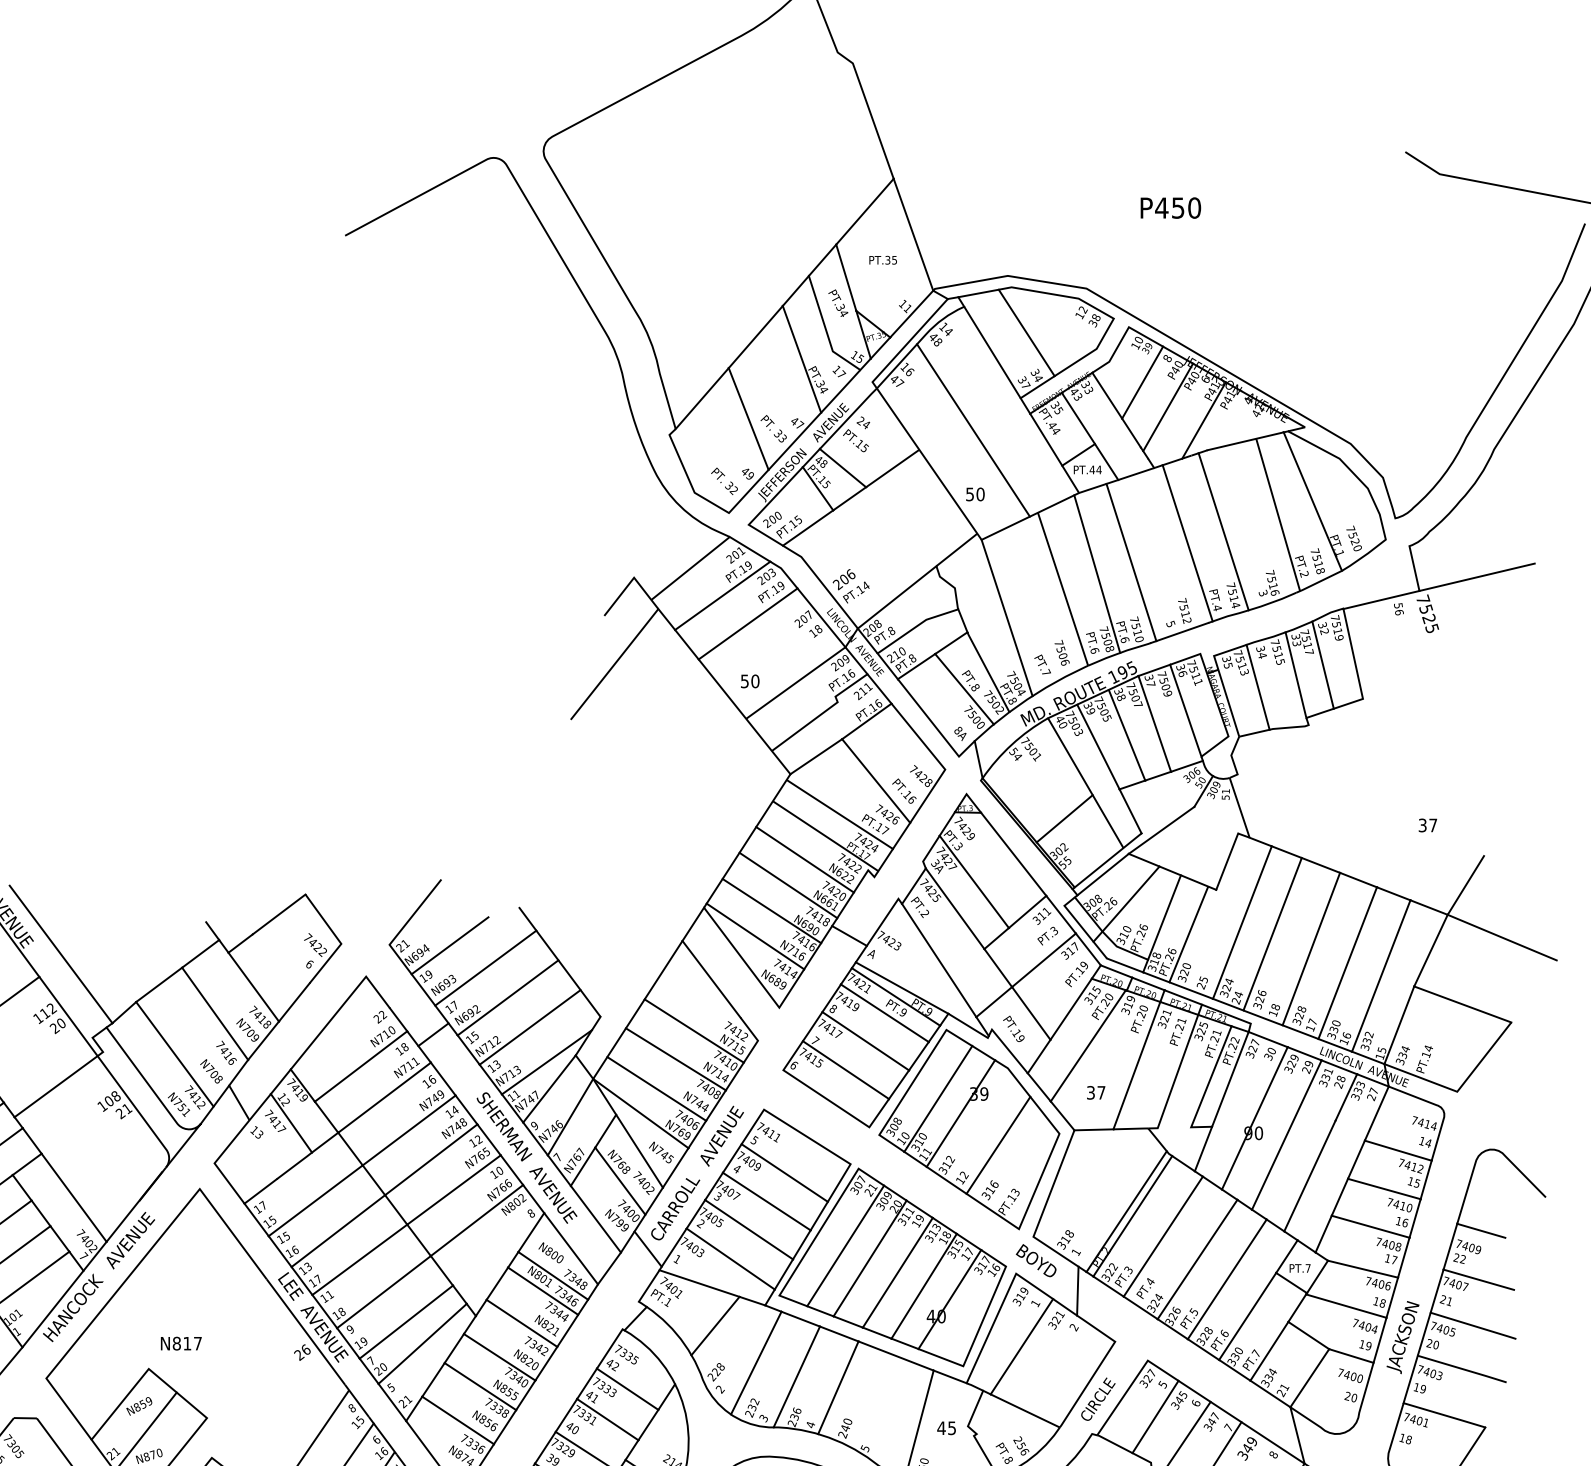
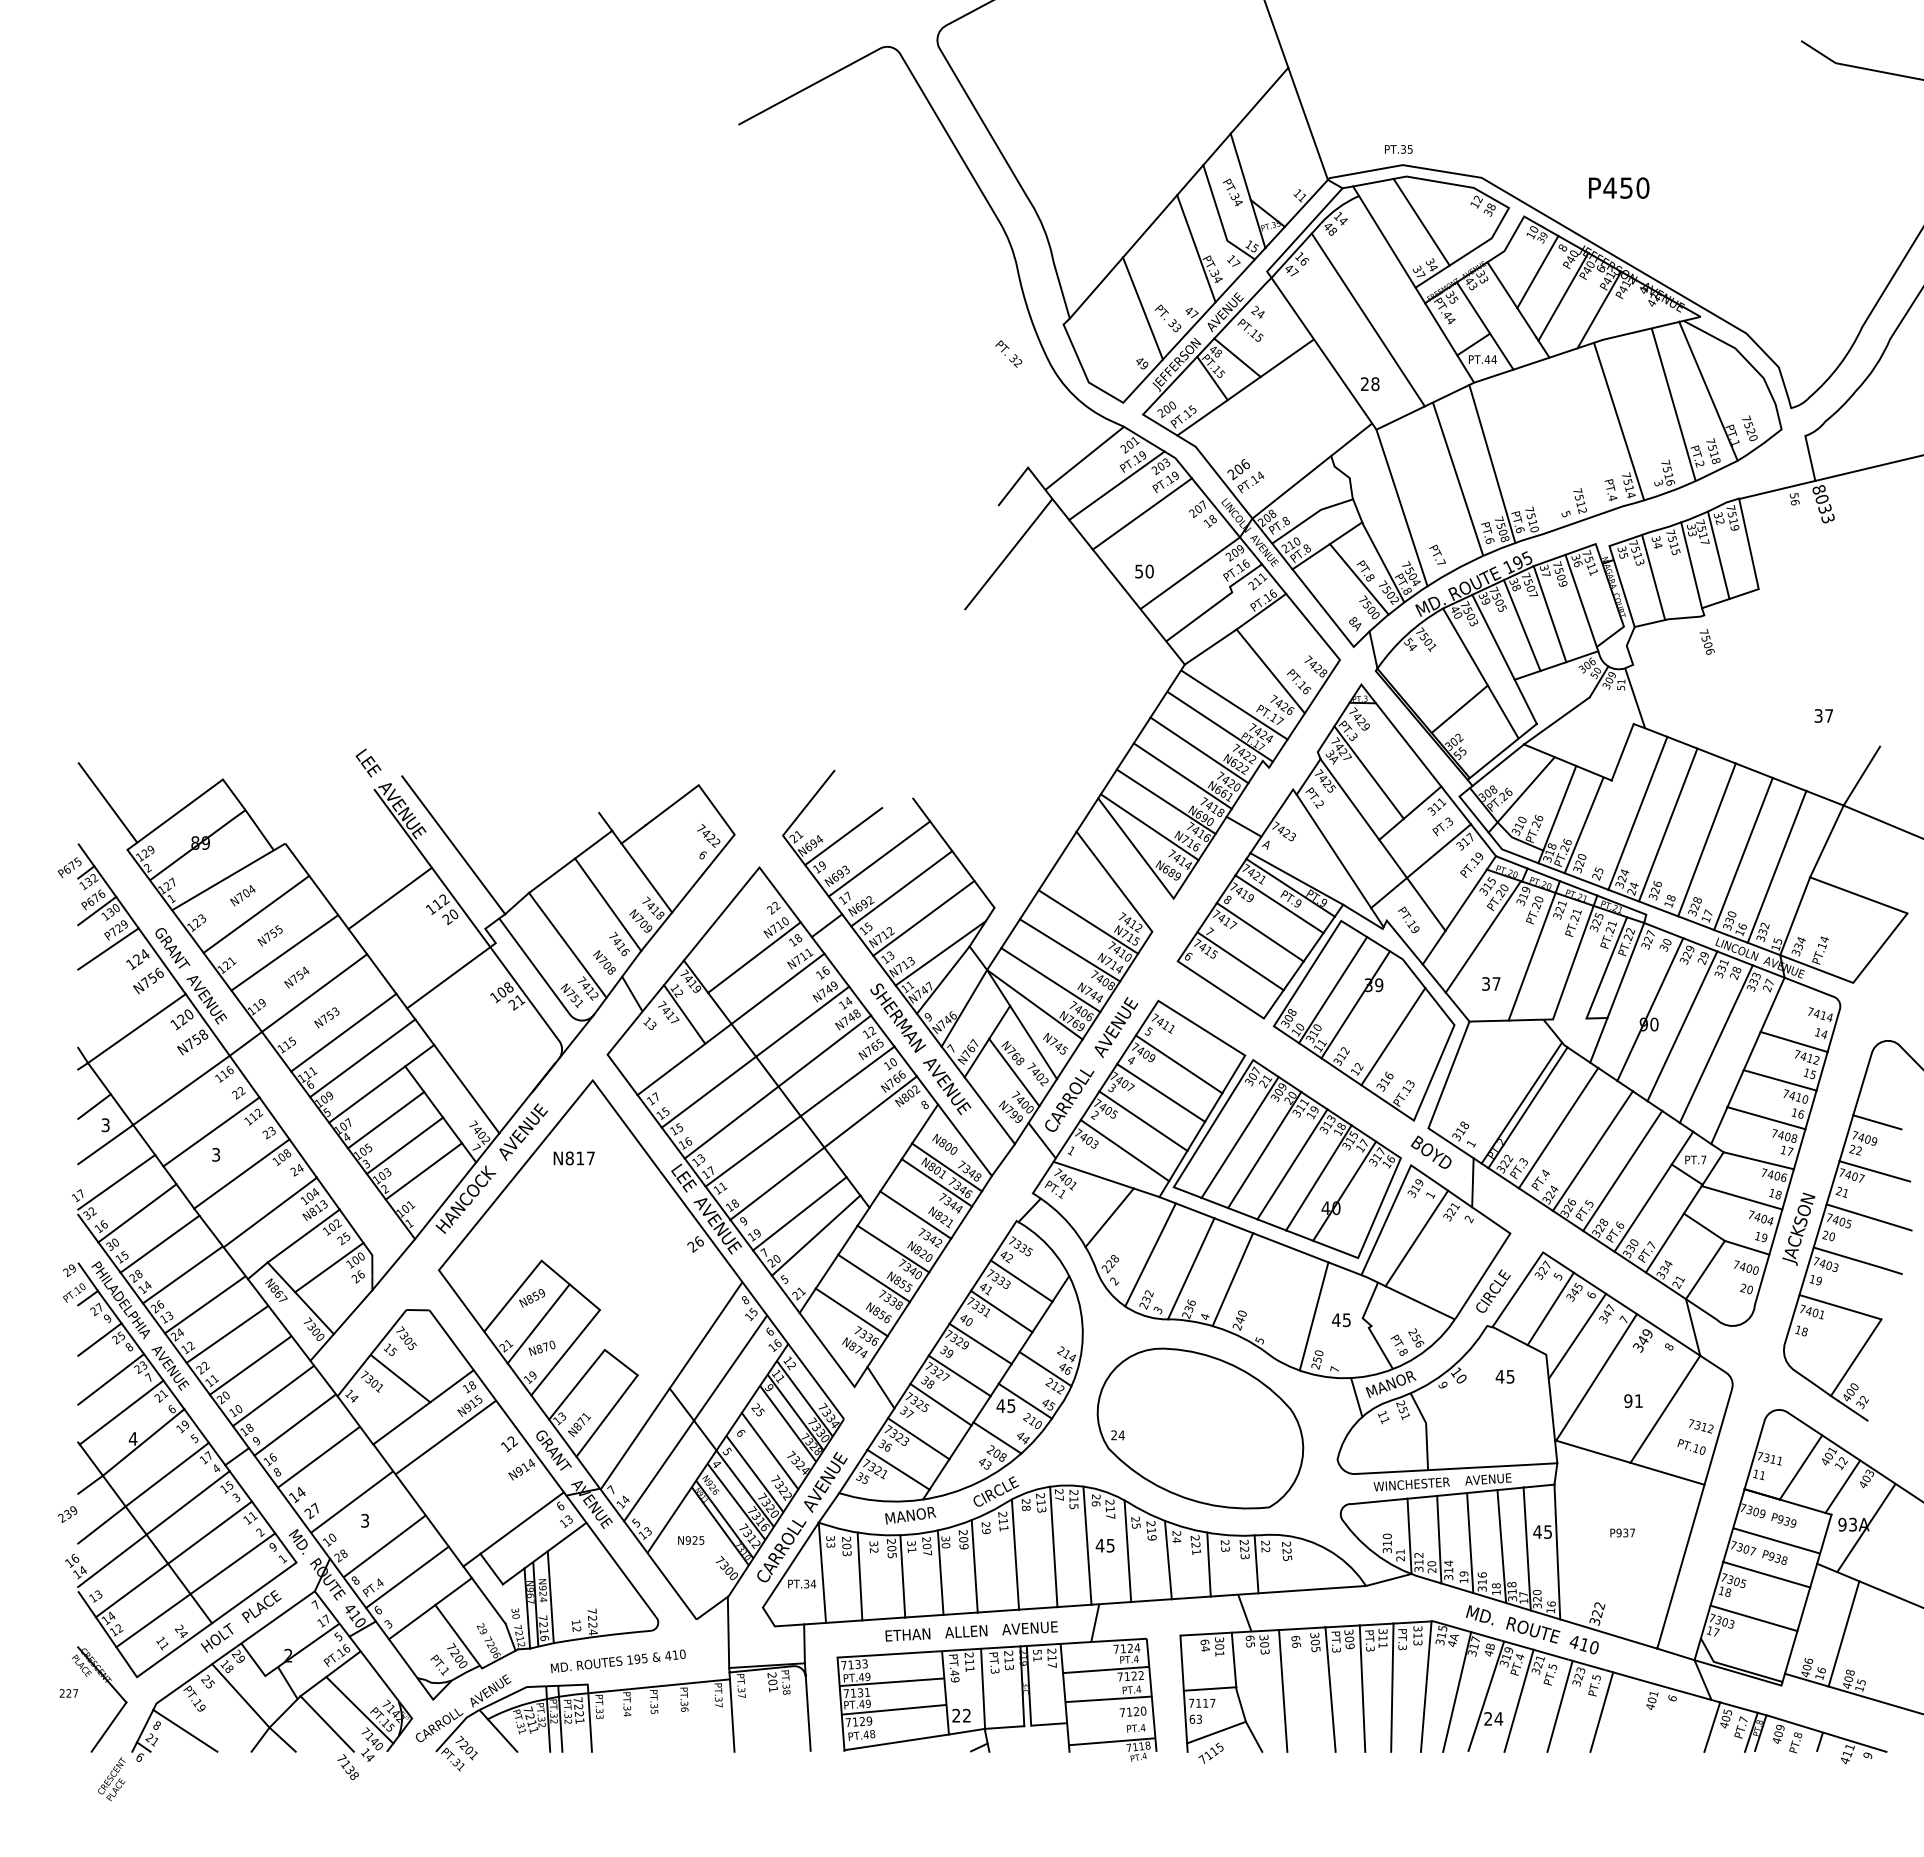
text: (1171, 207) -> (1619, 187), moved
text: (882, 260) -> (1398, 149), moved
text: (724, 480) -> (1008, 353), moved
text: (975, 494) -> (1370, 384), 50 -> 28
line: (1187, 542) -> (1582, 432), removed
line: (1131, 562) -> (1526, 452), removed
text: (1427, 613) -> (1823, 503), 7525 -> 8033
text: (1061, 652) -> (1706, 641), moved
text: (180, 1343) -> (573, 1158), moved

